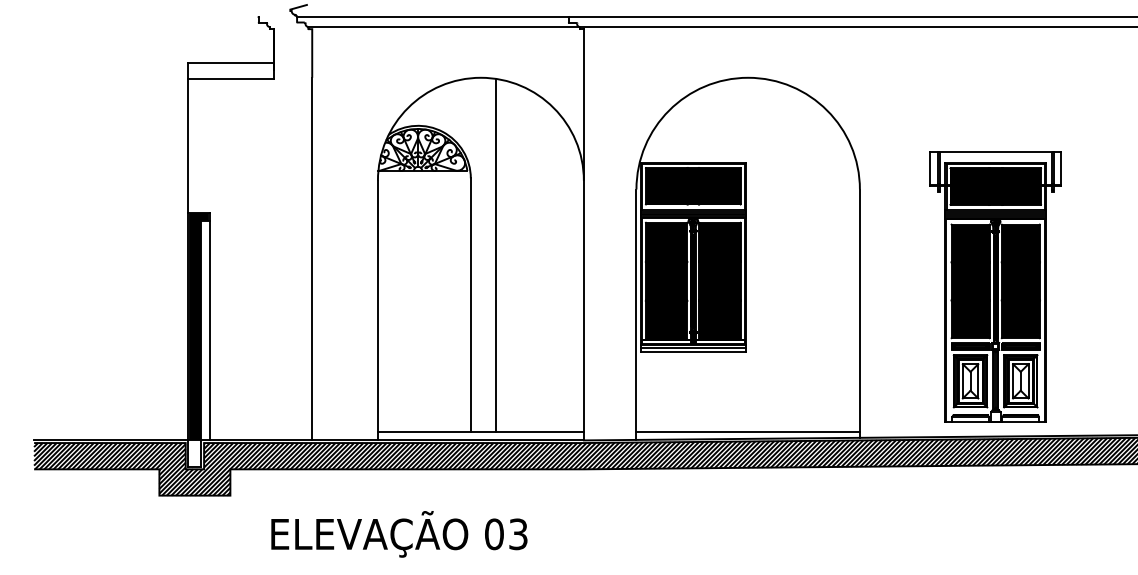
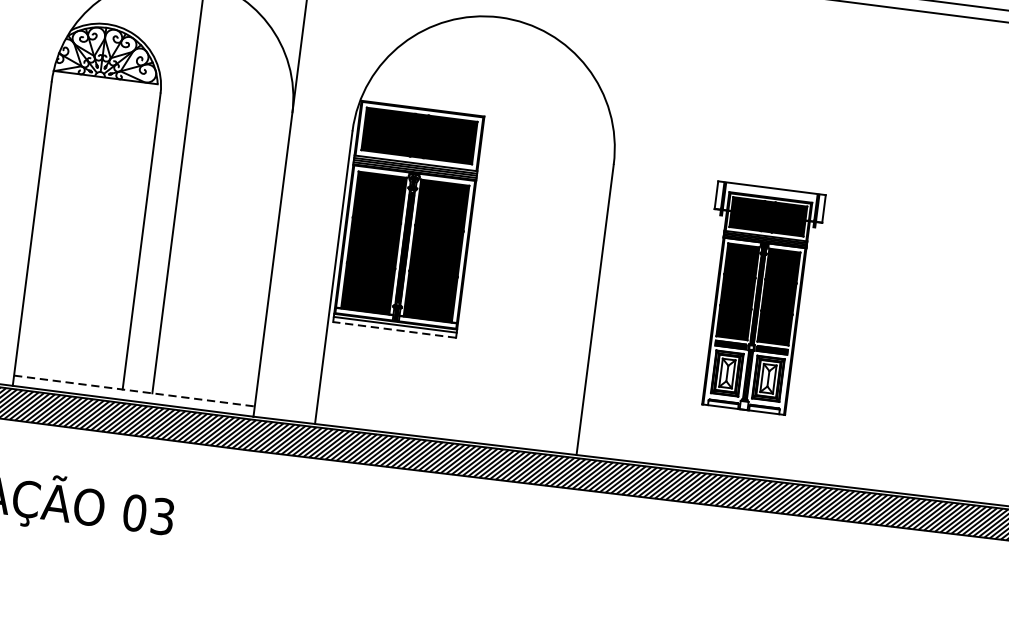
part: (995, 286) -> (757, 298), size x0.7
line: (693, 352) -> (394, 330), solid -> dashed
line: (480, 431) -> (133, 390), solid -> dashed
line: (747, 431) -> (446, 430), removed

